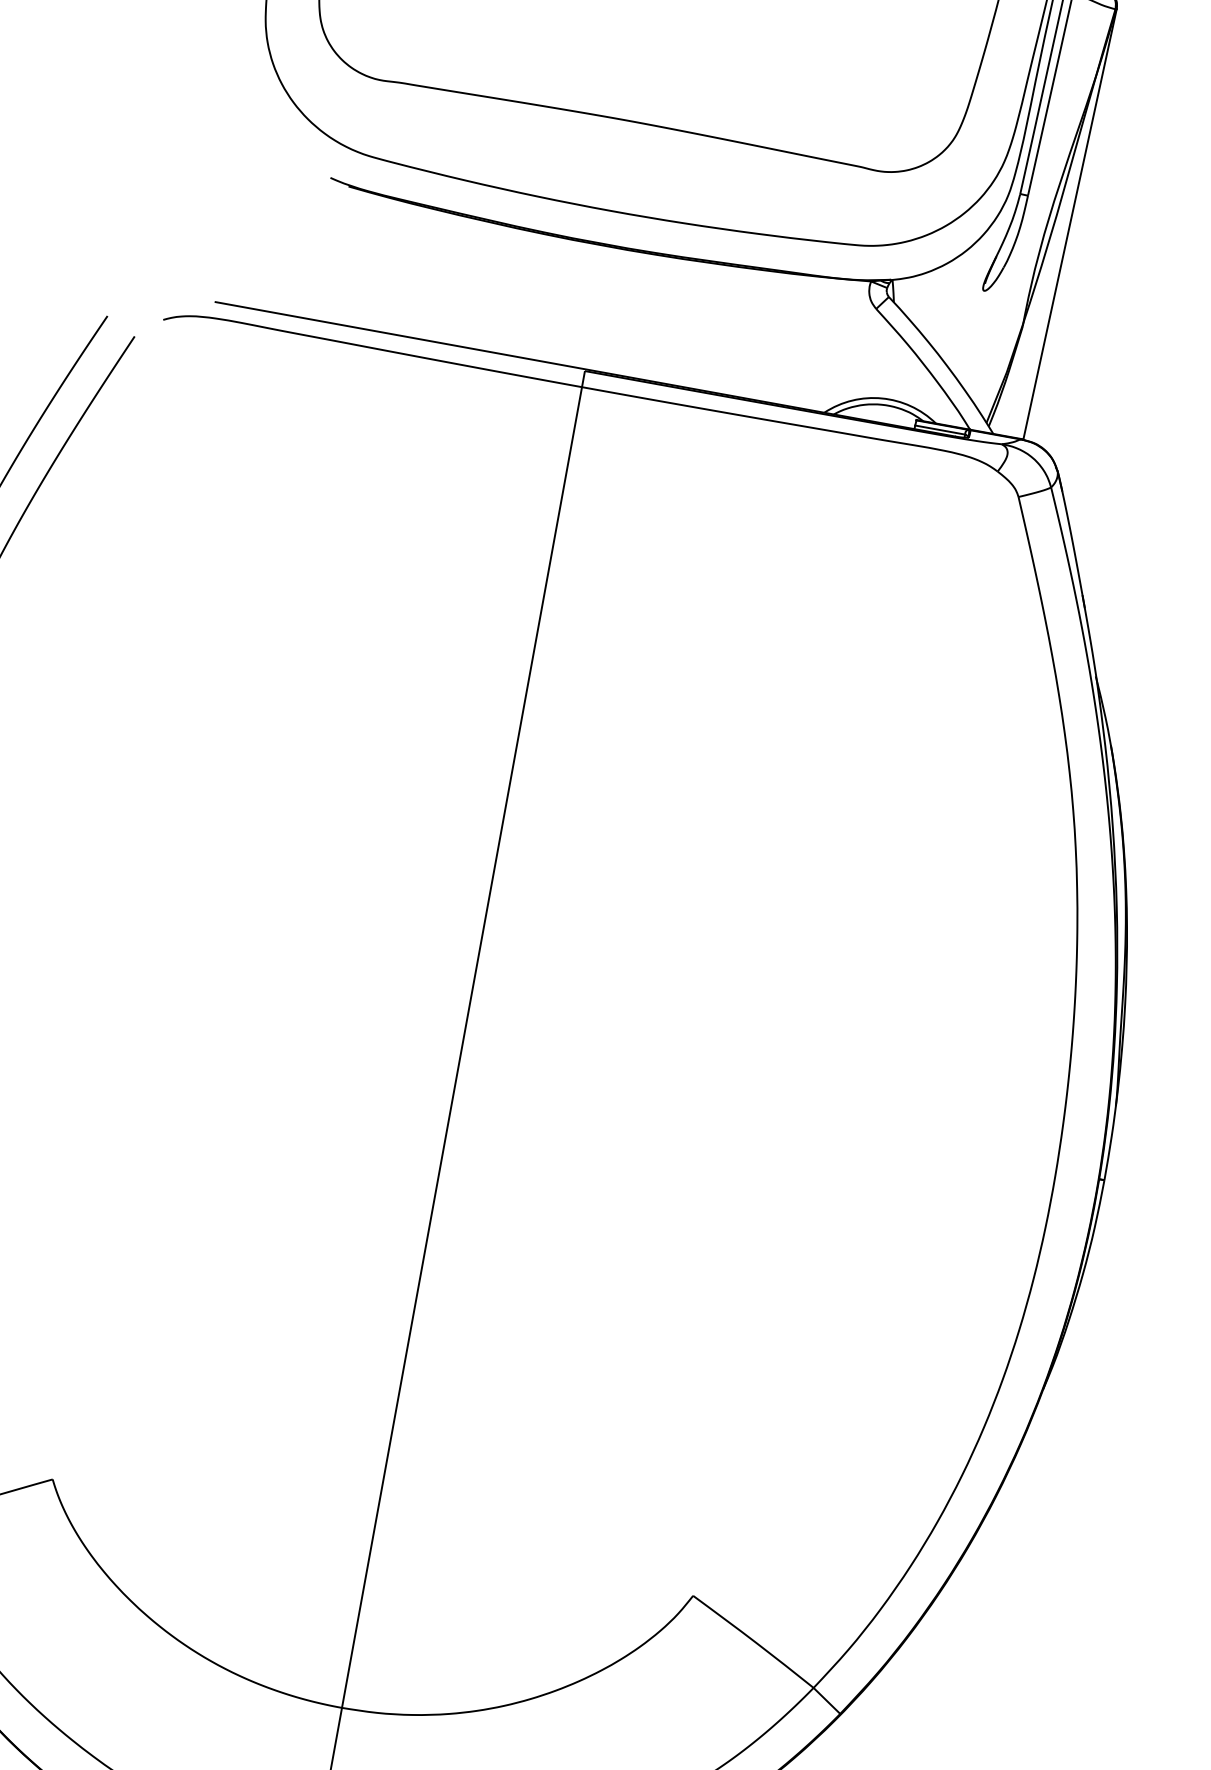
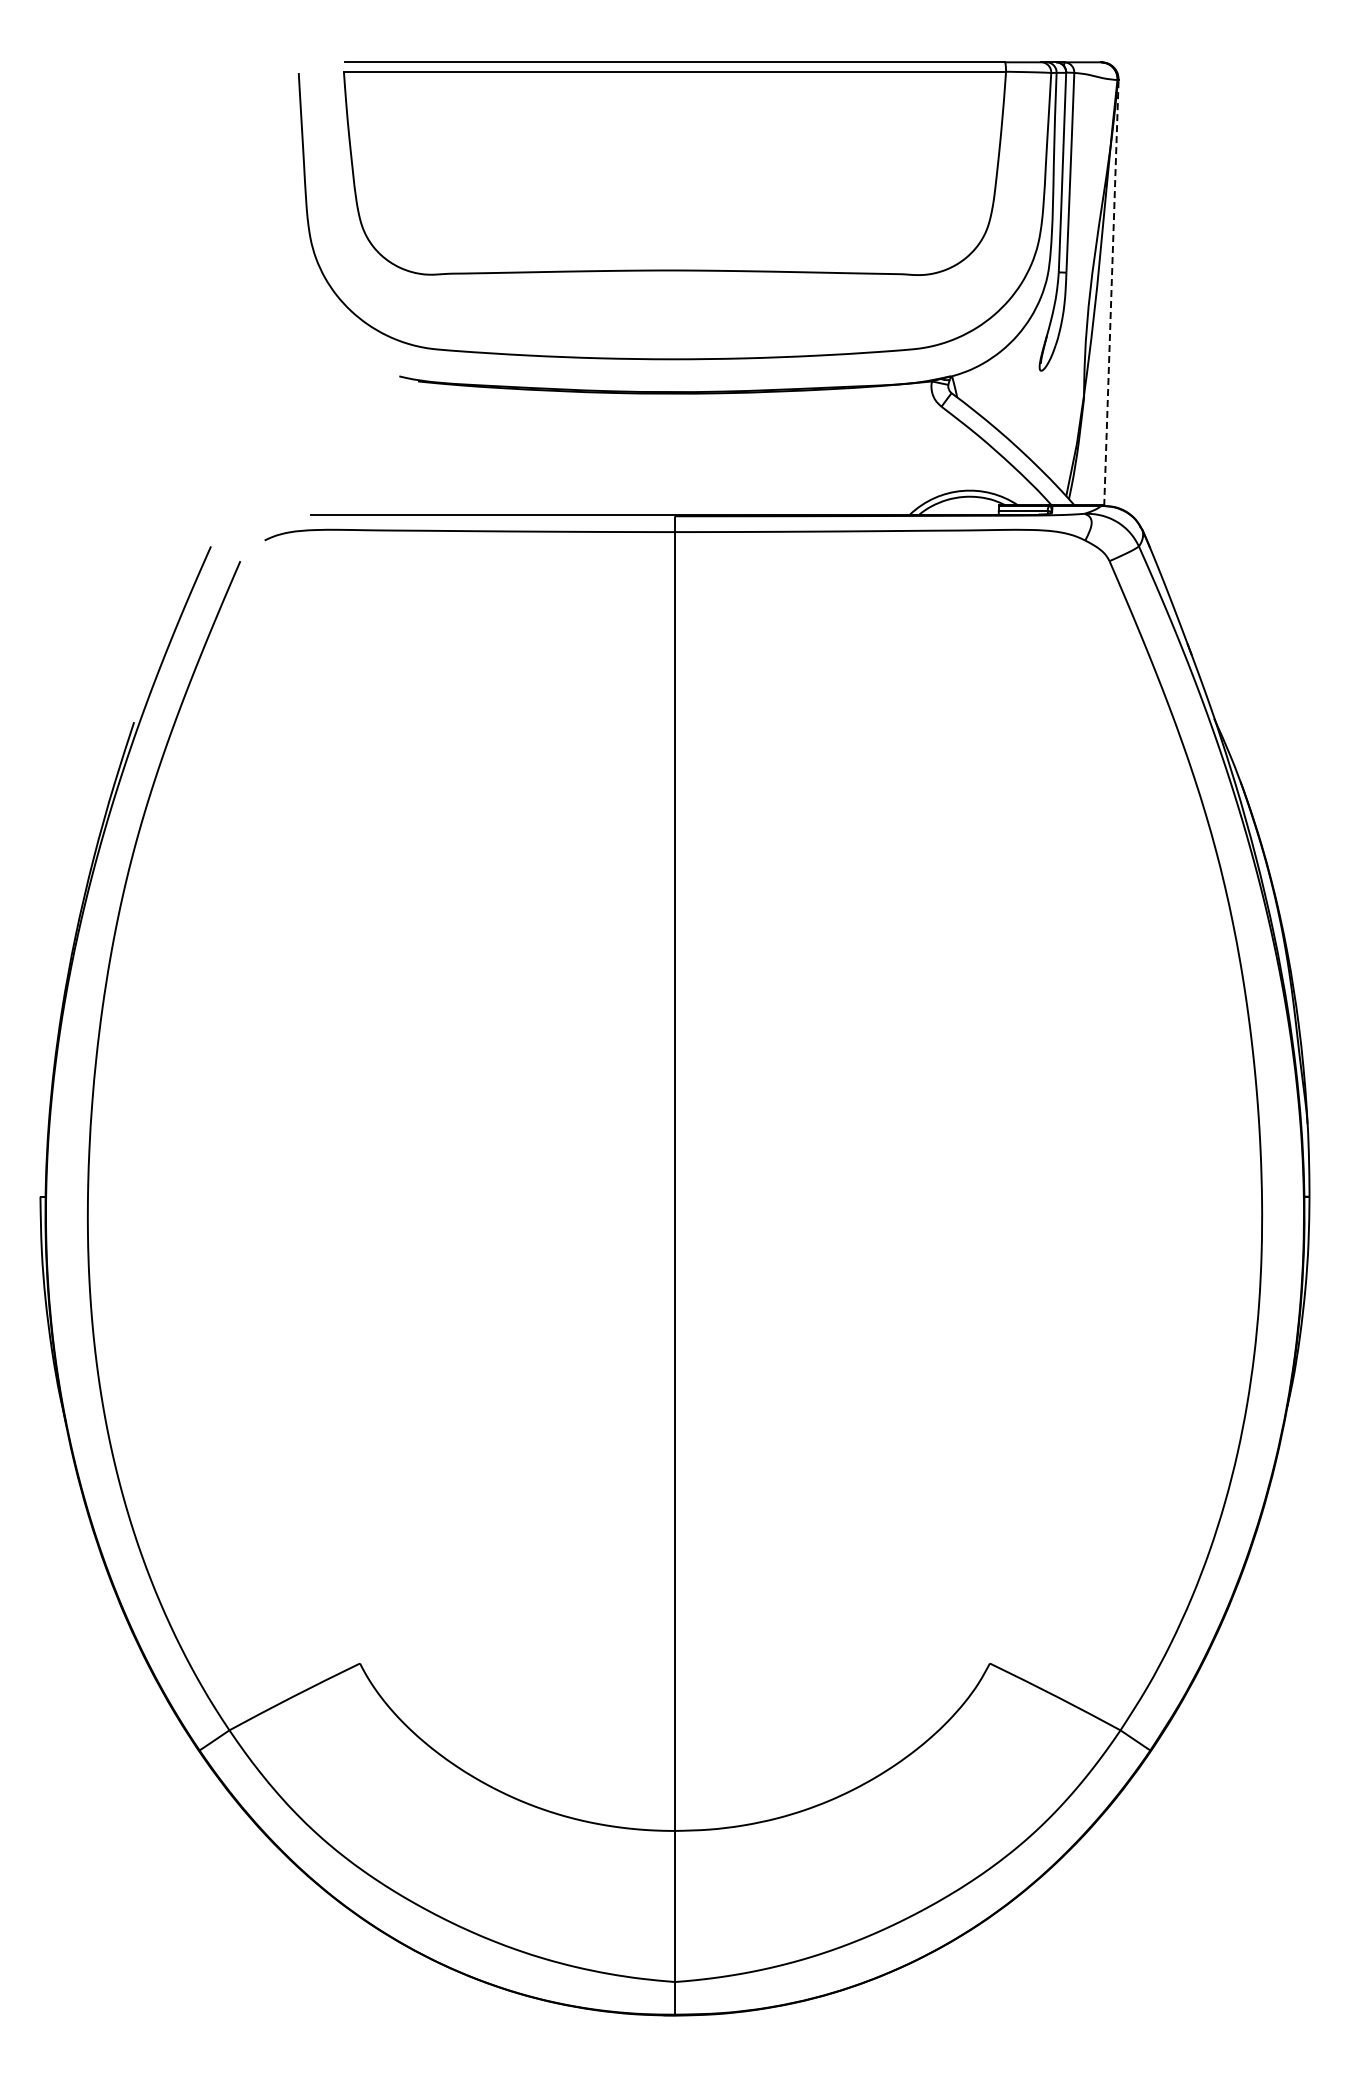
line: (1070, 224) -> (1111, 292), solid -> dashed

